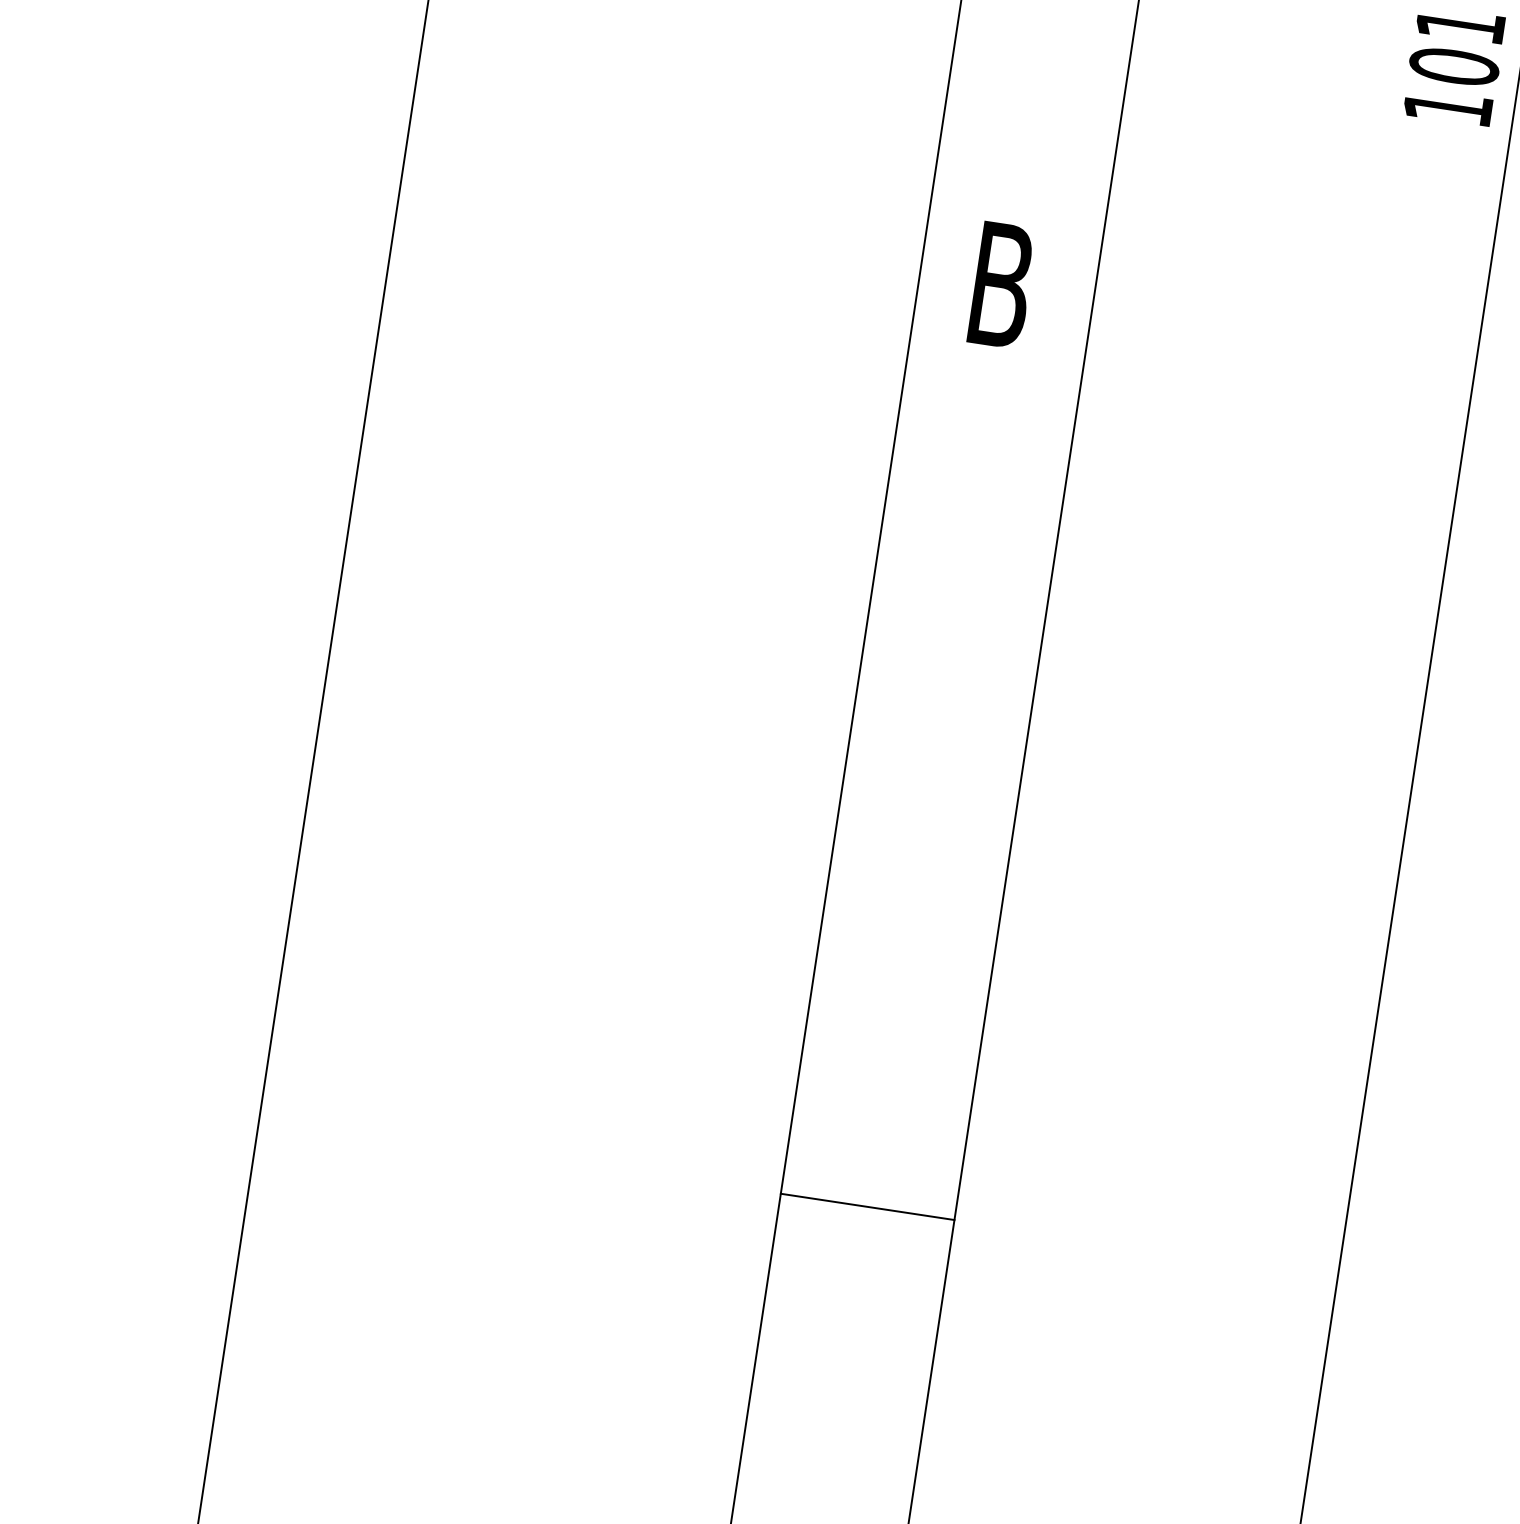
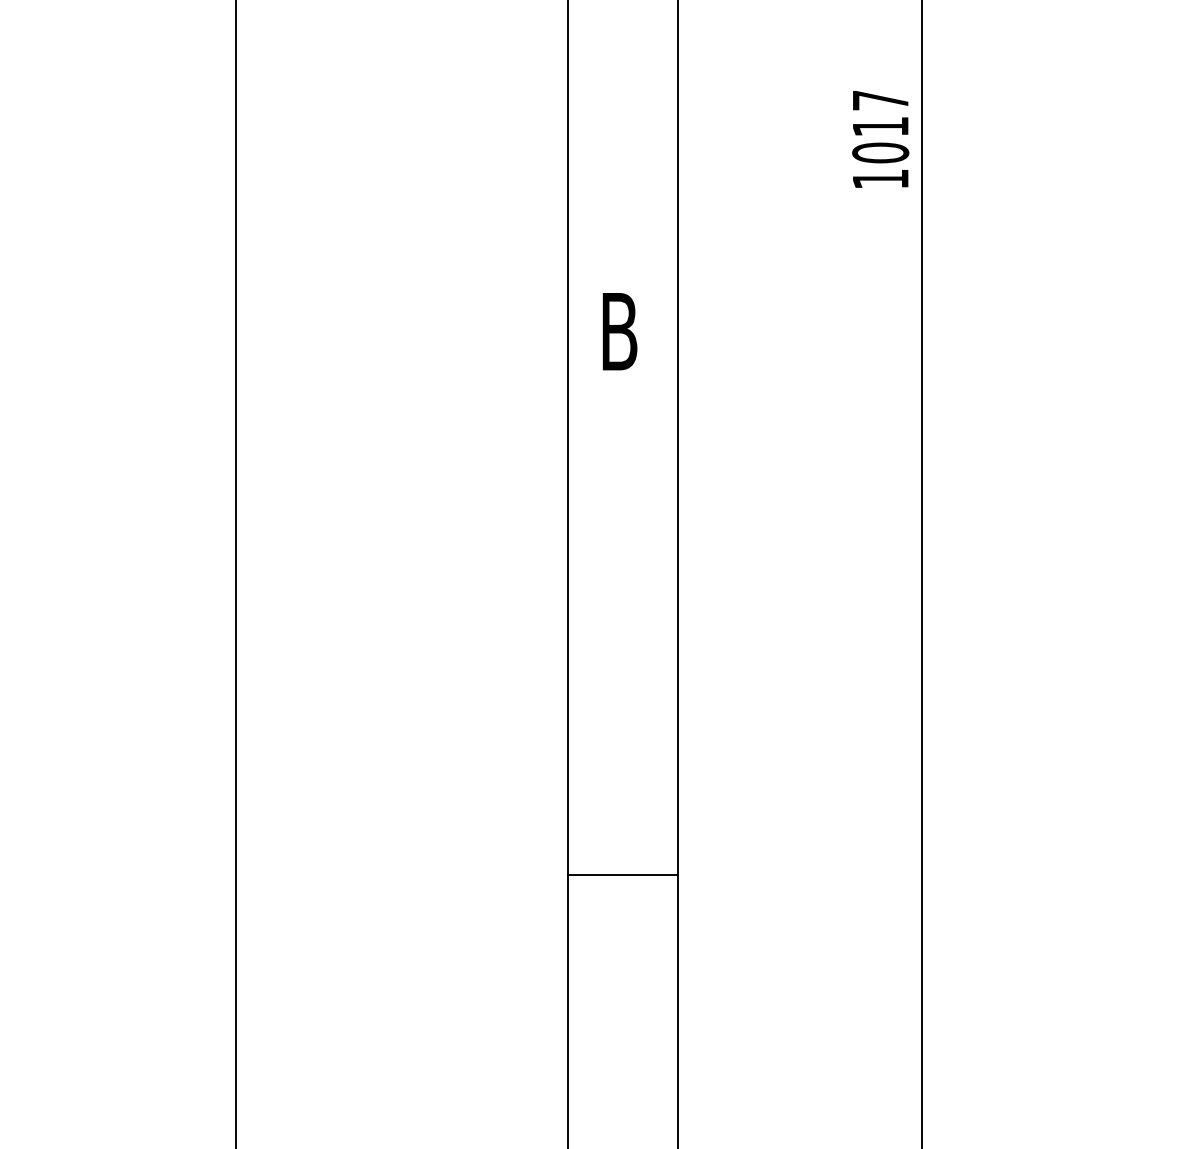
line: (867, 1206) -> (622, 874), moved

